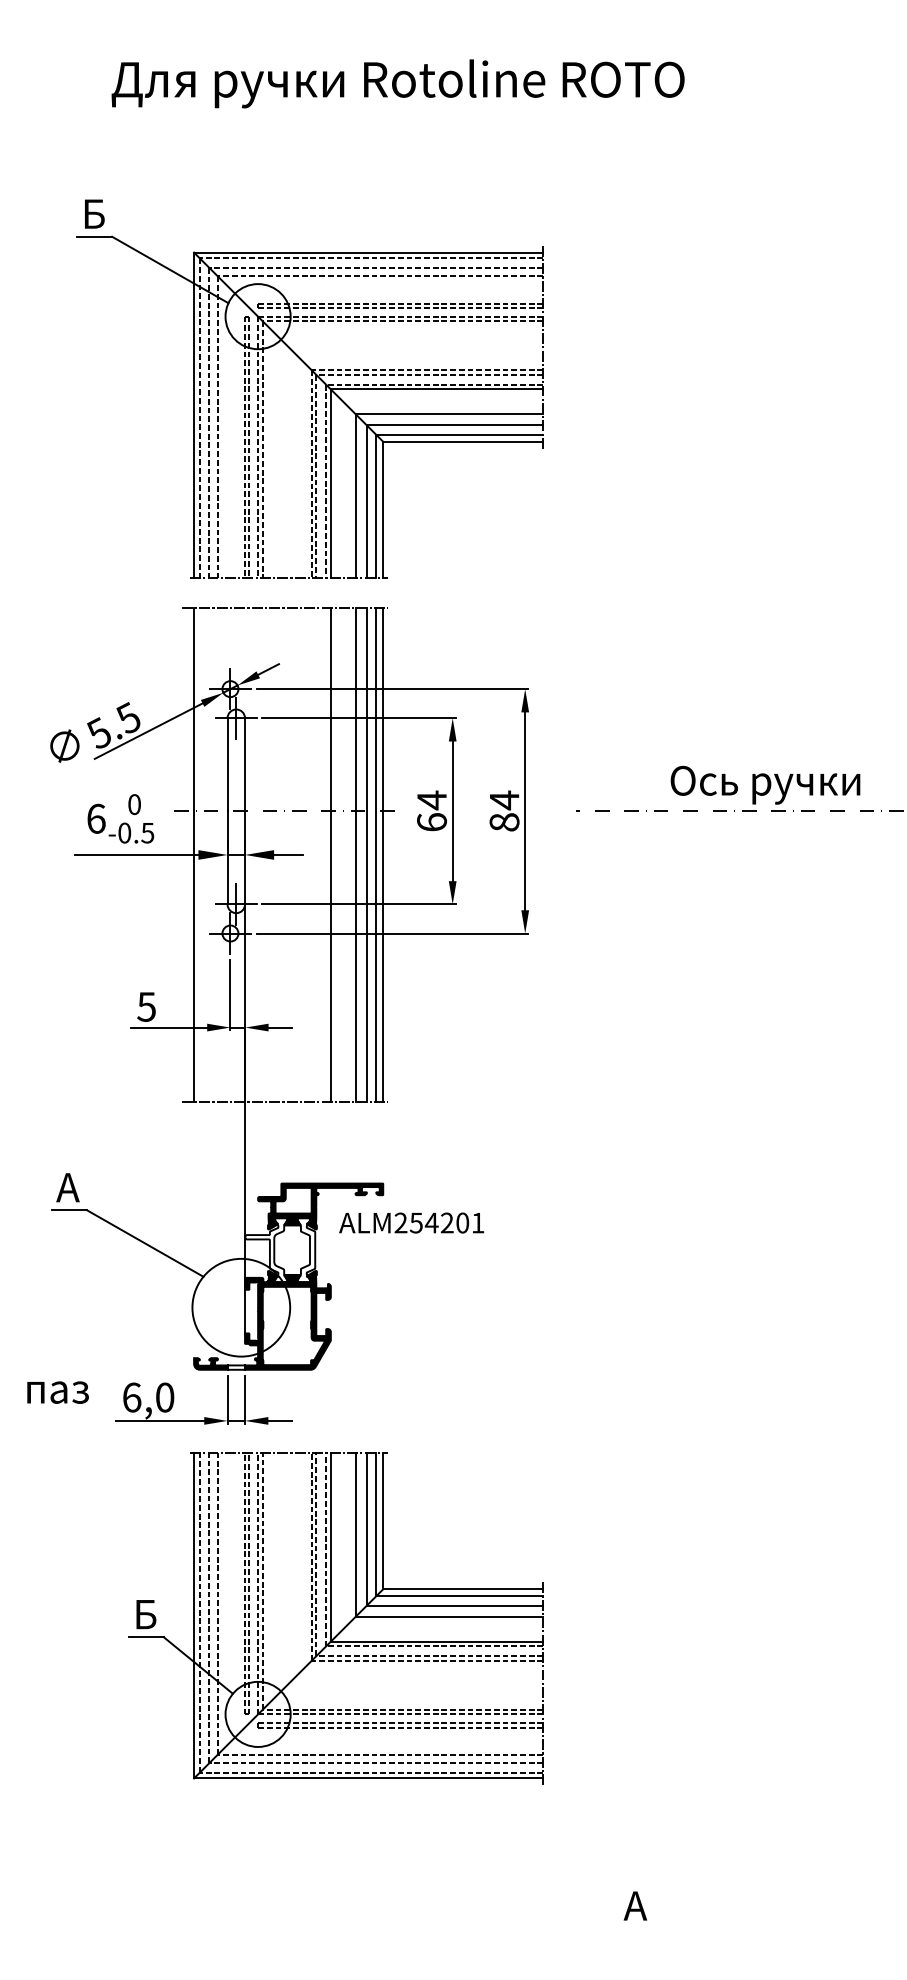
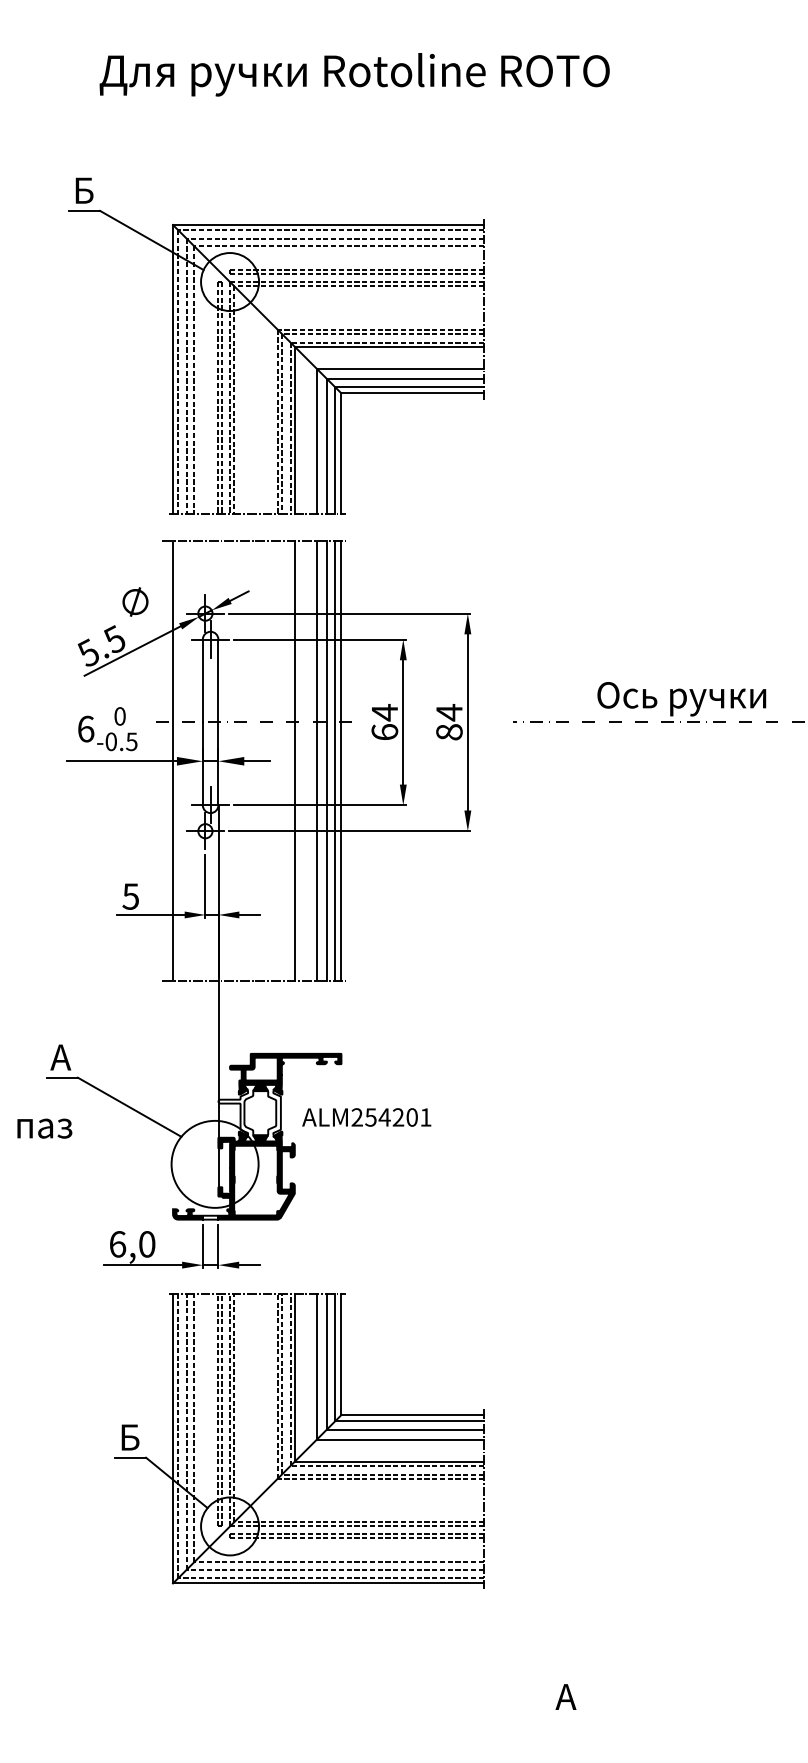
text: (64, 745) -> (135, 601), moved
text: (411, 1222) -> (366, 1116), moved
text: (57, 1392) -> (44, 1128), moved

